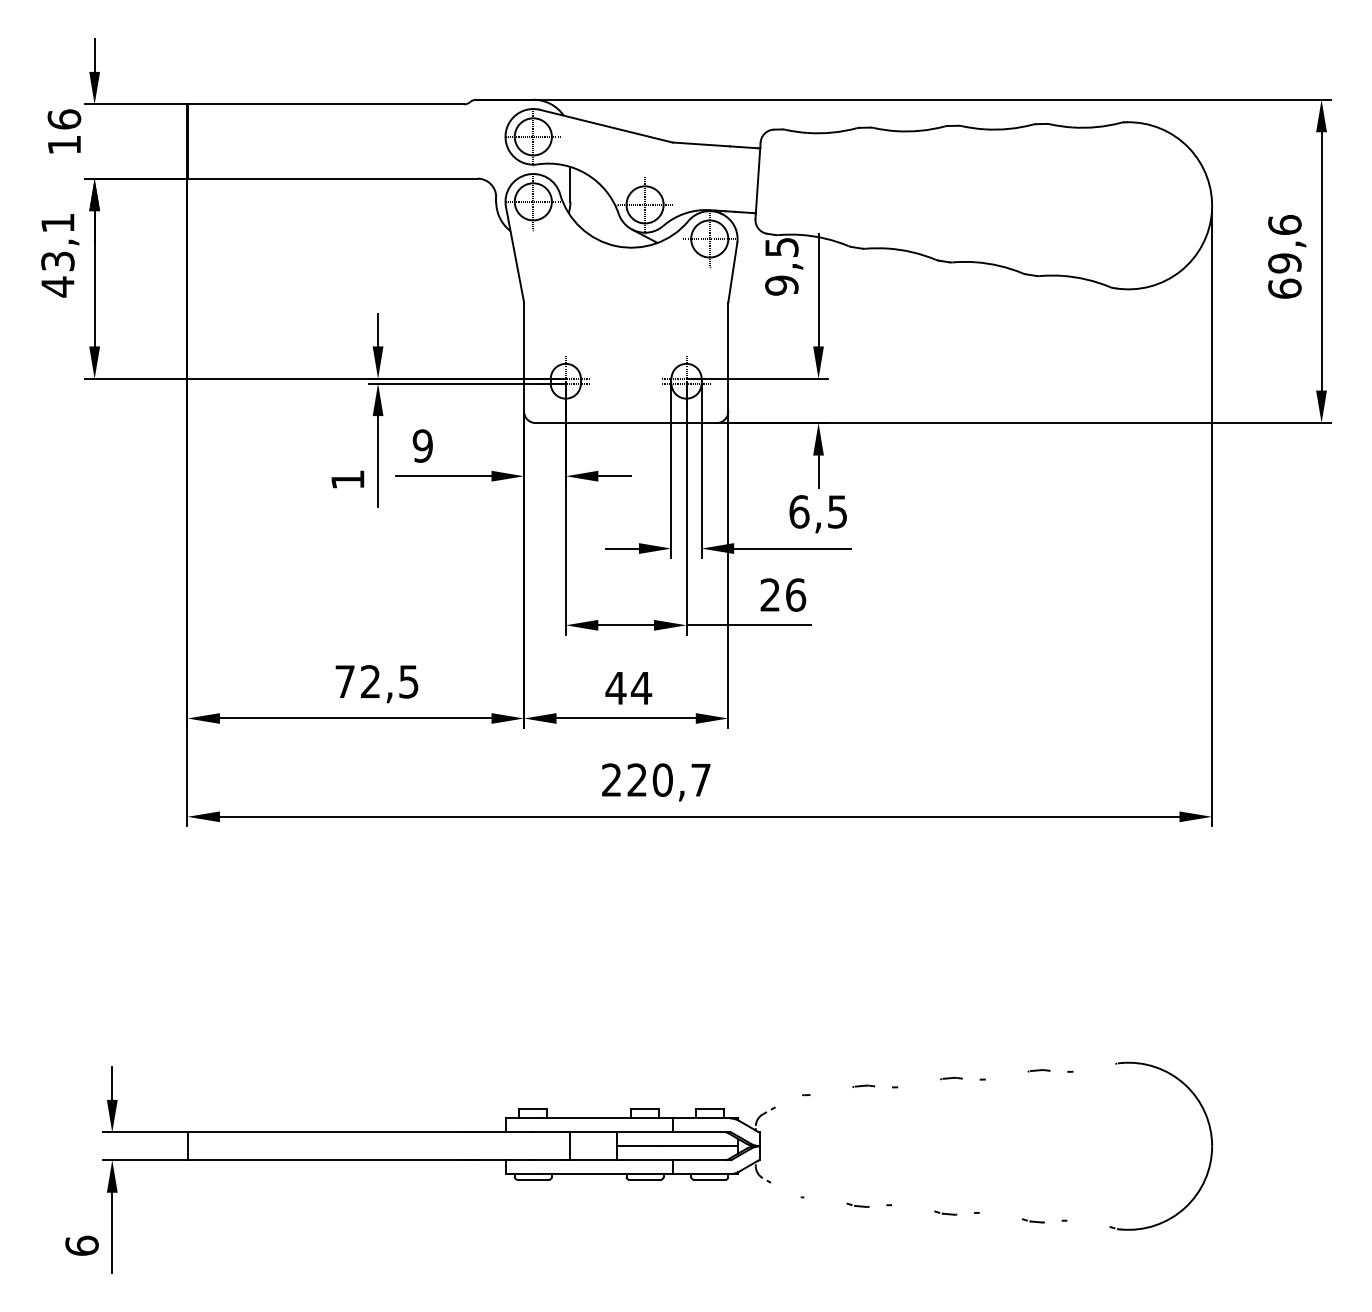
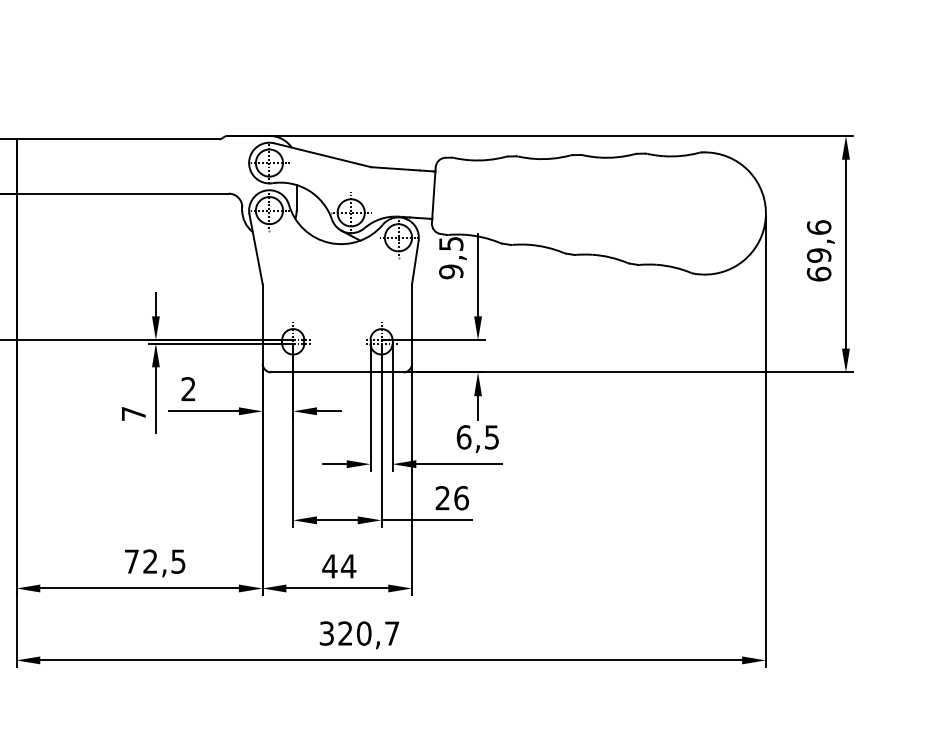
text: (422, 445) -> (188, 388), 9 -> 2
text: (347, 479) -> (133, 413), 1 -> 7
text: (611, 779) -> (326, 633), 220,7 -> 320,7

